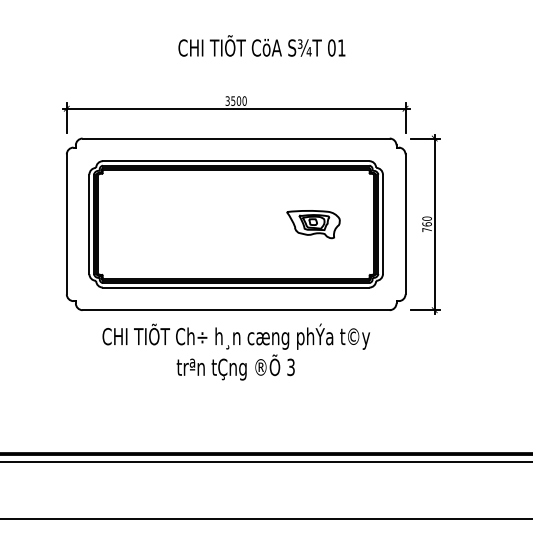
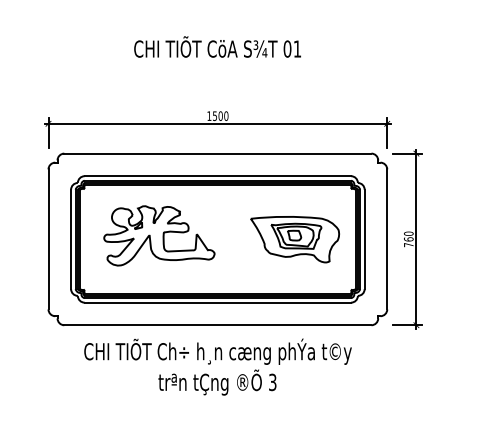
text: (261, 45) -> (217, 46), moved
text: (227, 100) -> (209, 115), 3500 -> 1500
part: (177, 220) -> (159, 235), added
part: (313, 224) -> (295, 239), size x1.67

